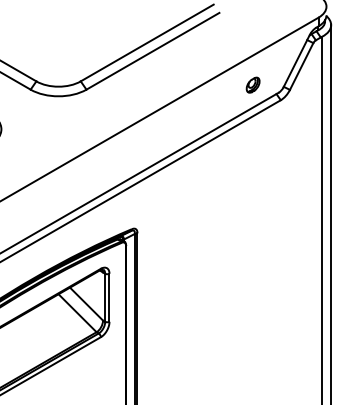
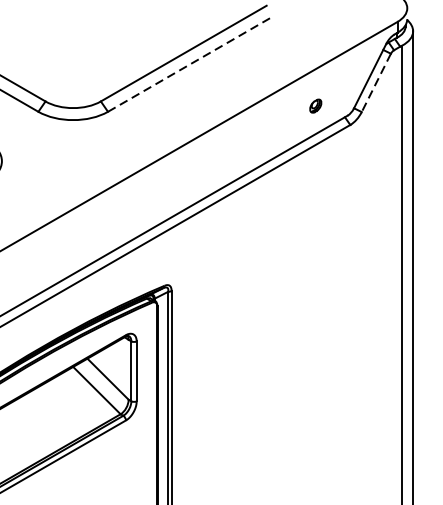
line: (152, 51) -> (190, 64), solid -> dashed
line: (301, 66) -> (376, 82), solid -> dashed
part: (252, 84) -> (315, 105), size x0.7

